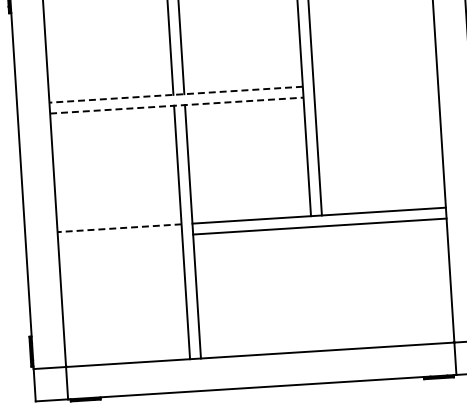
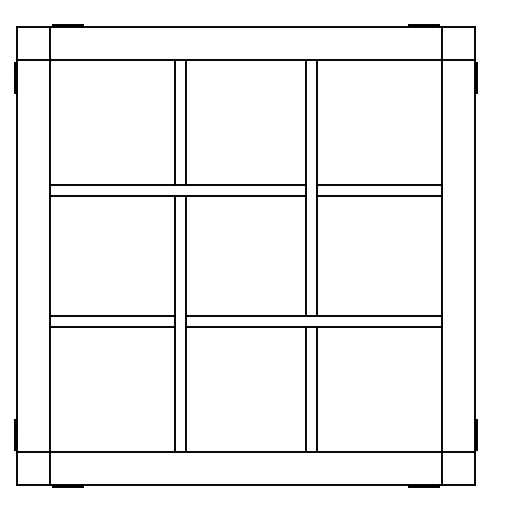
line: (375, 82) -> (379, 185), added
line: (376, 93) -> (379, 196), added
line: (175, 94) -> (177, 185), dashed -> solid
line: (176, 105) -> (177, 196), dashed -> solid
line: (119, 228) -> (112, 316), dashed -> solid
line: (120, 239) -> (112, 327), added
line: (315, 288) -> (305, 389), added
line: (326, 288) -> (316, 389), added

